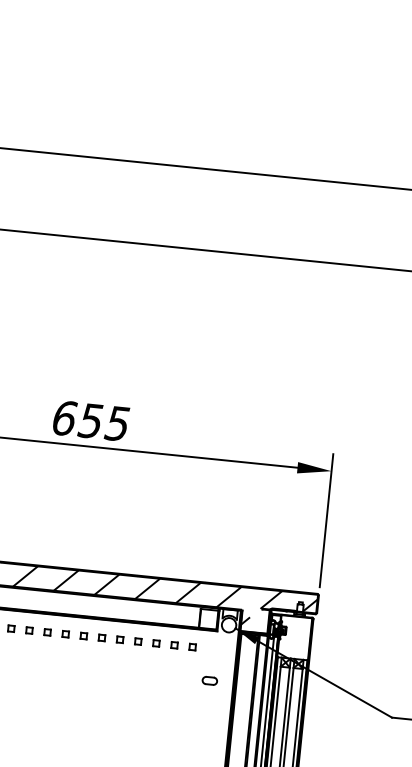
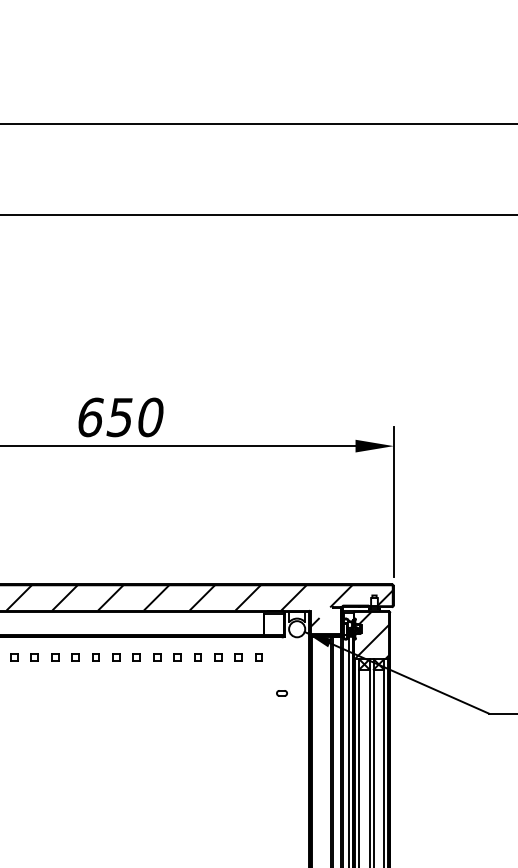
text: (116, 423) -> (149, 417), 655 -> 650
hatch: (294, 637) -> (371, 635), added
part: (209, 681) -> (281, 693), size x0.62

